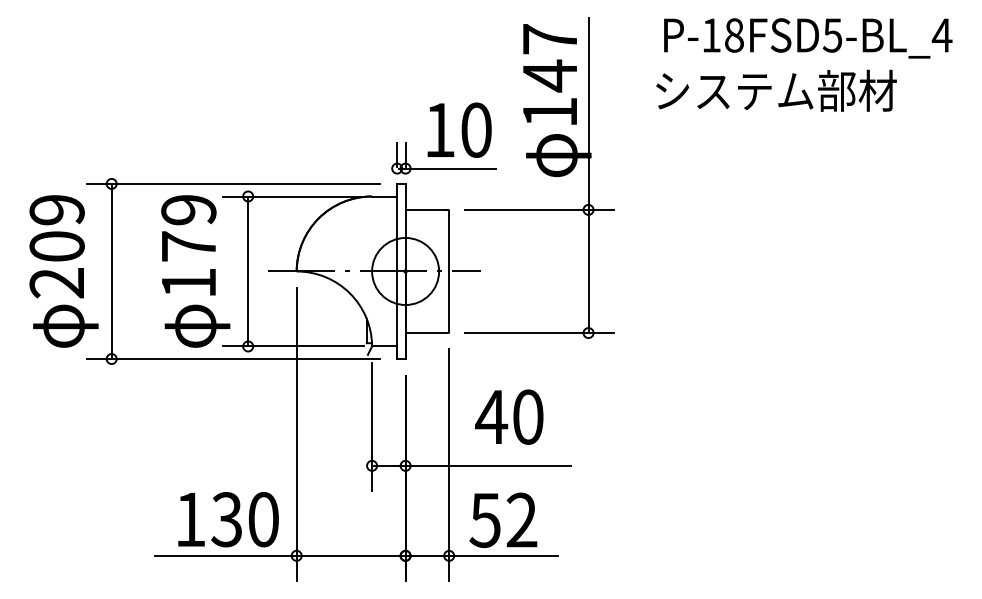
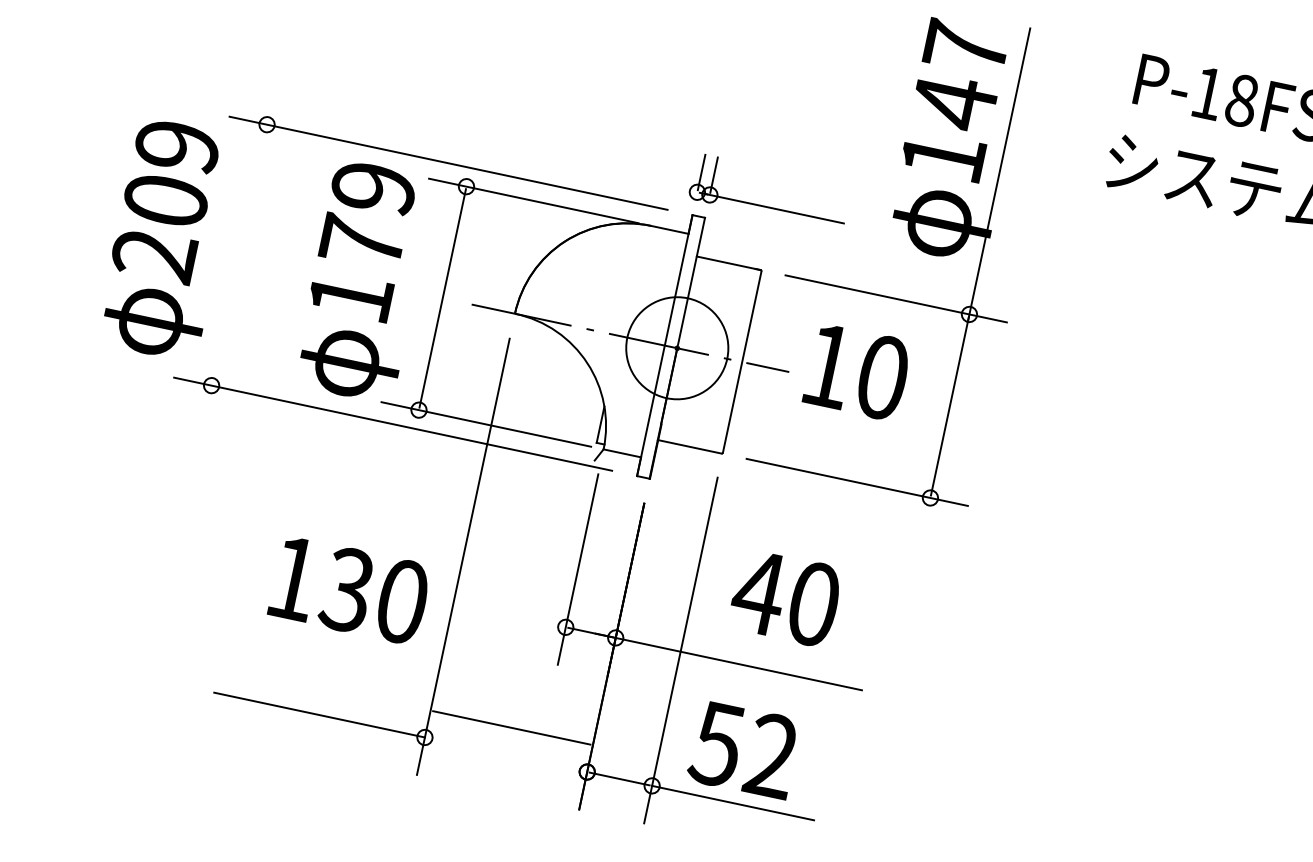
text: (459, 129) -> (857, 371), moved
line: (111, 271) -> (239, 255), removed
text: (228, 519) -> (350, 590), moved
line: (350, 555) -> (510, 727), moved

